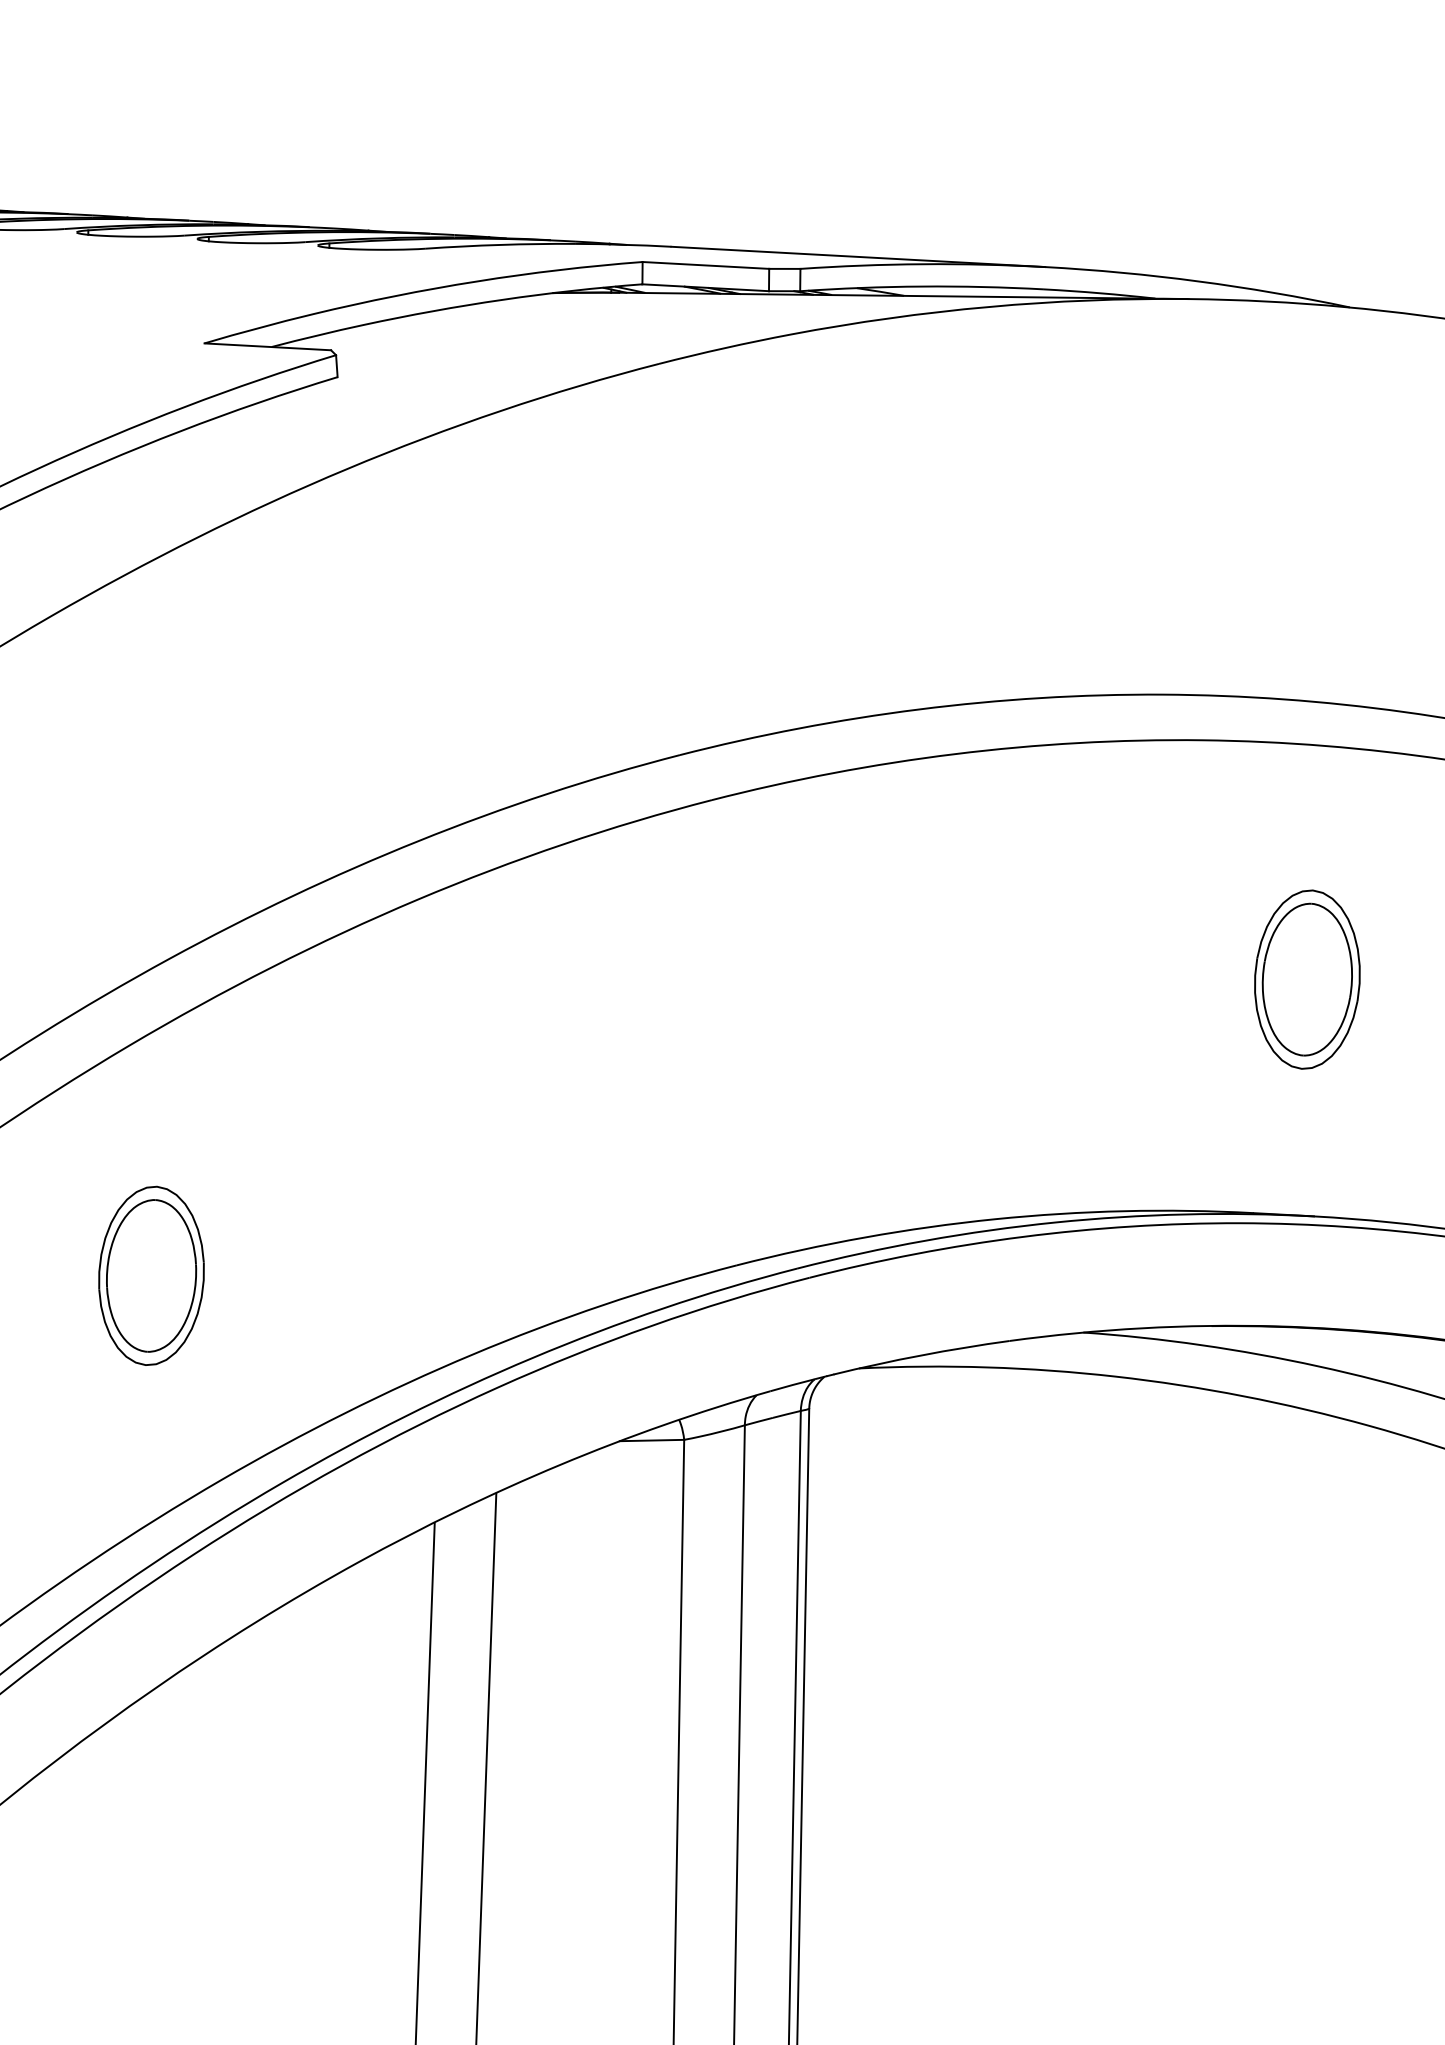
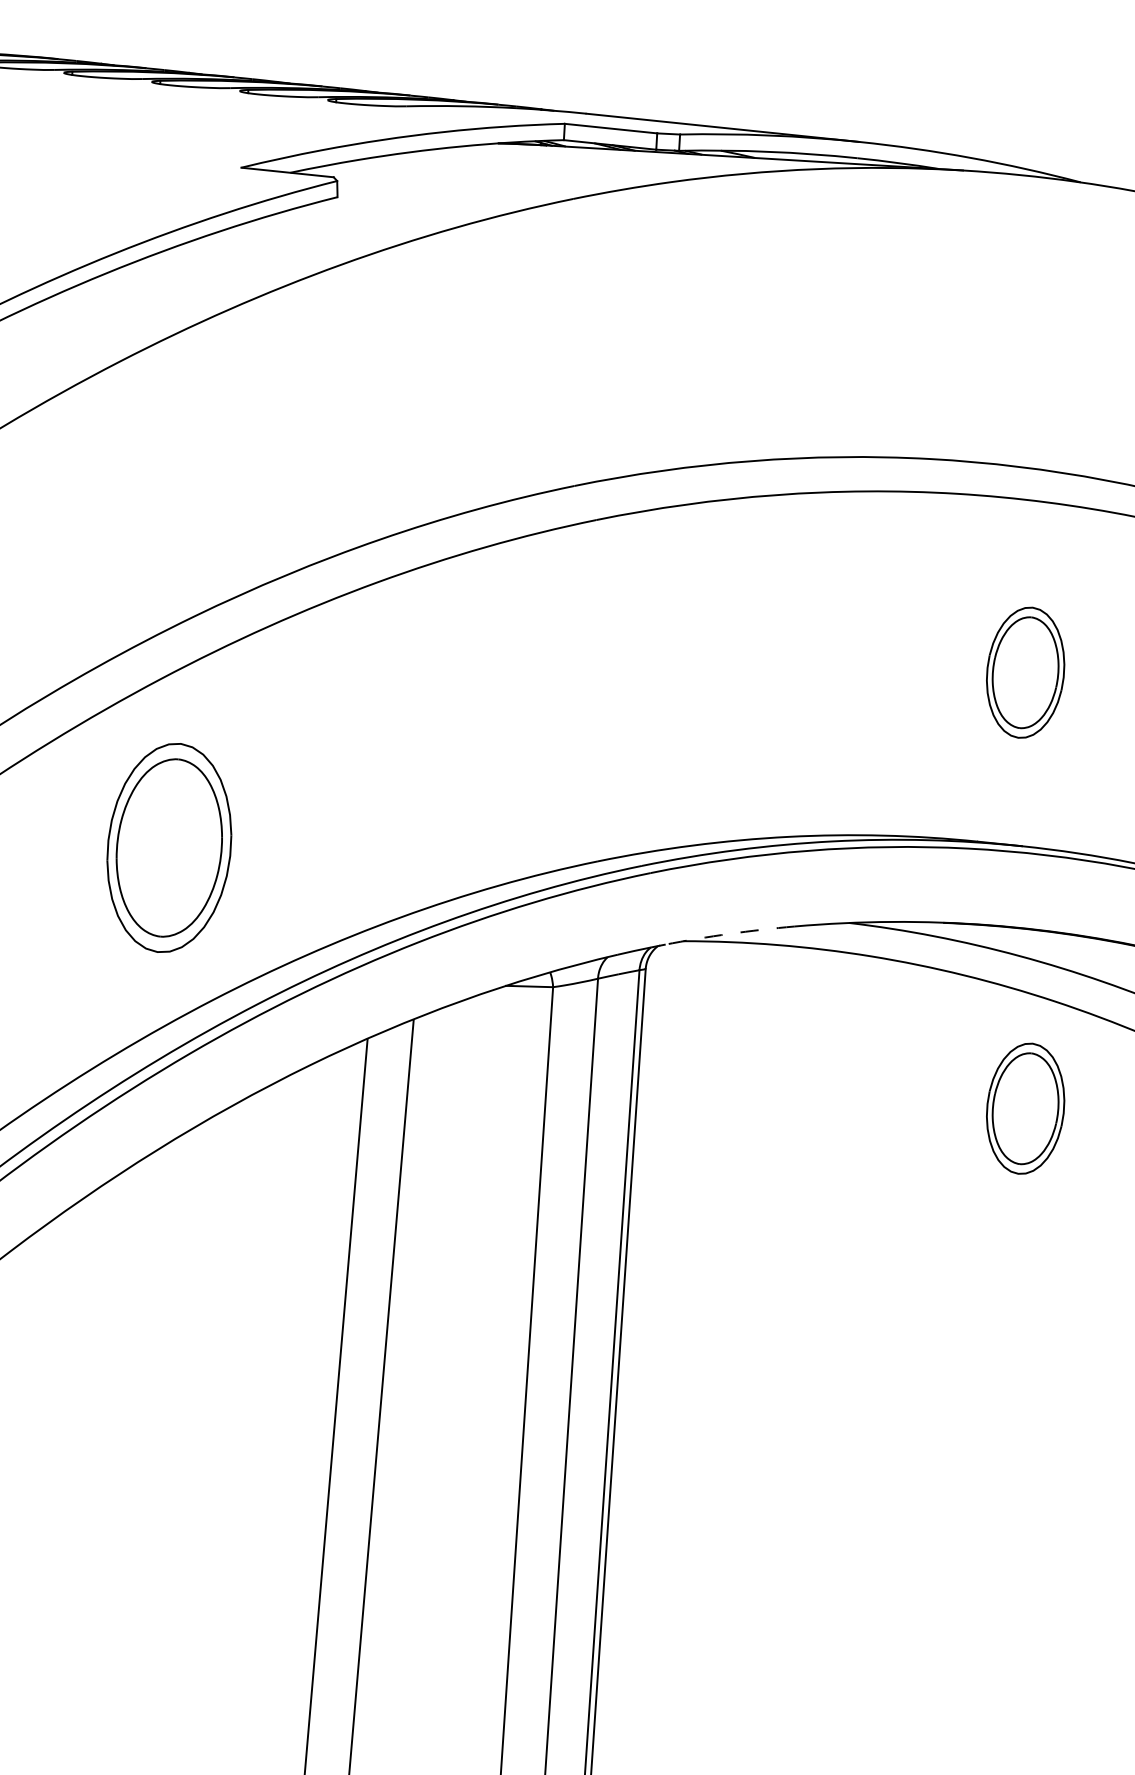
part: (150, 1276) -> (168, 848), size x1.6
arc: (921, 1354) -> (729, 933), solid -> dashed
part: (1336, 1573) -> (1025, 1108), added

